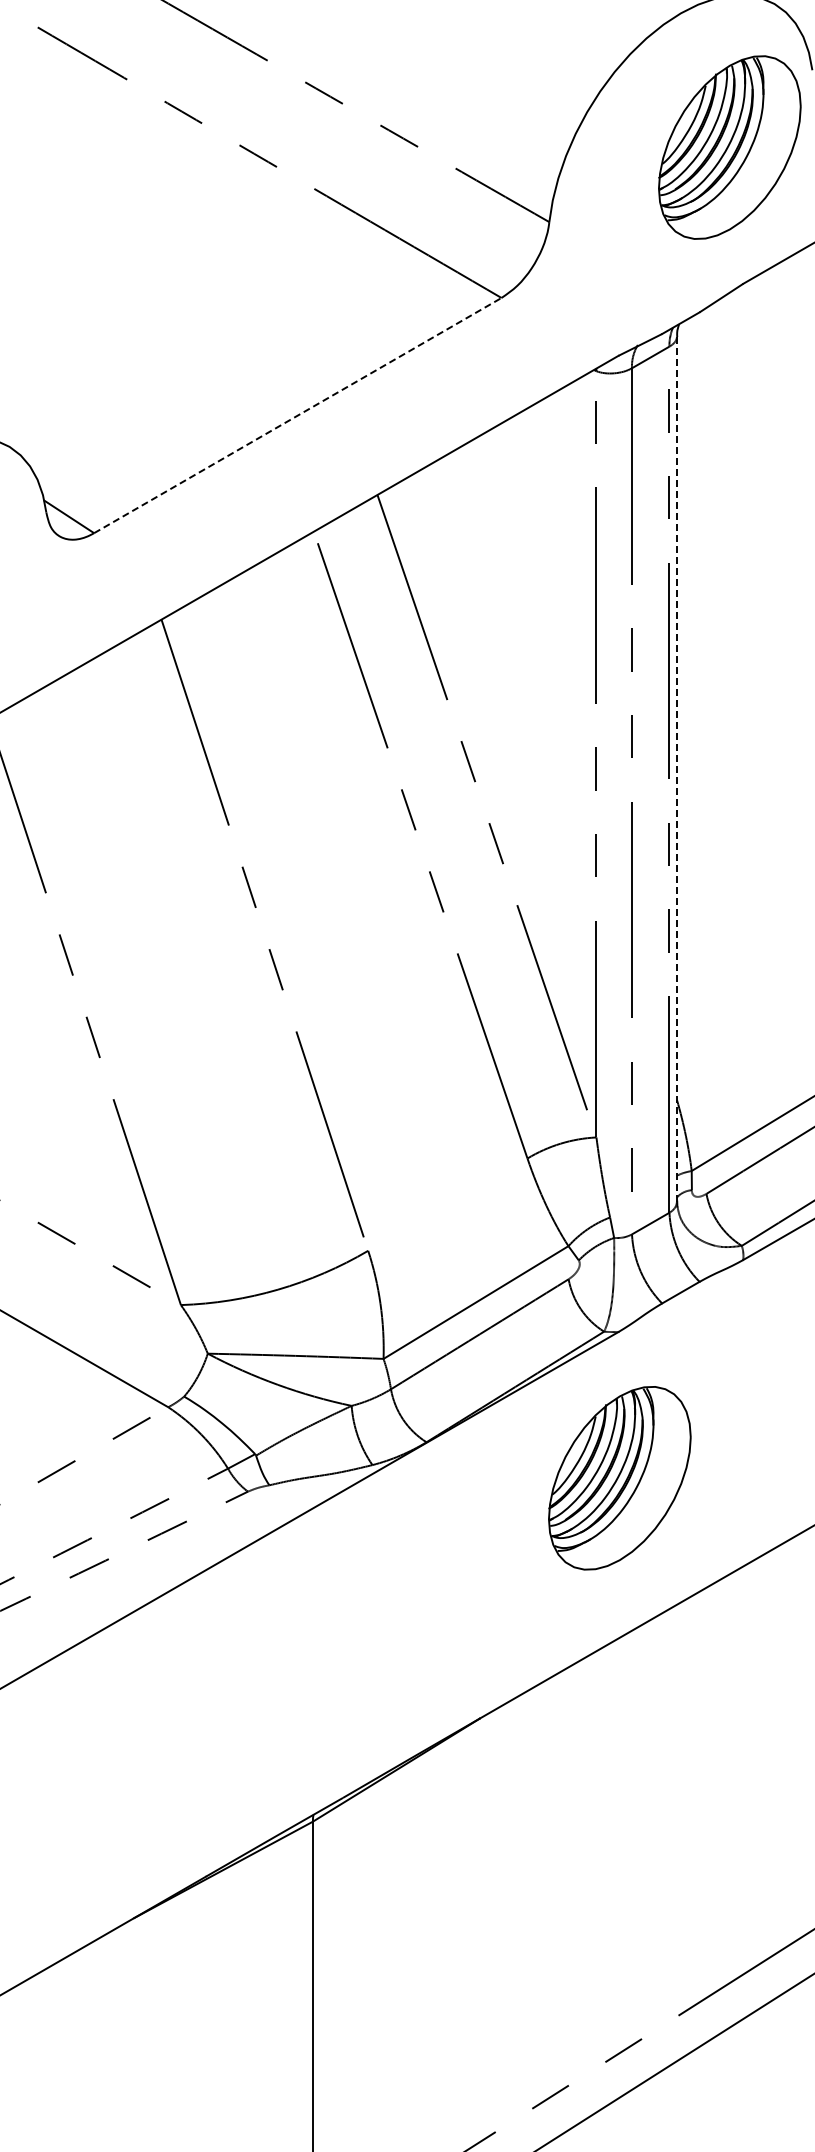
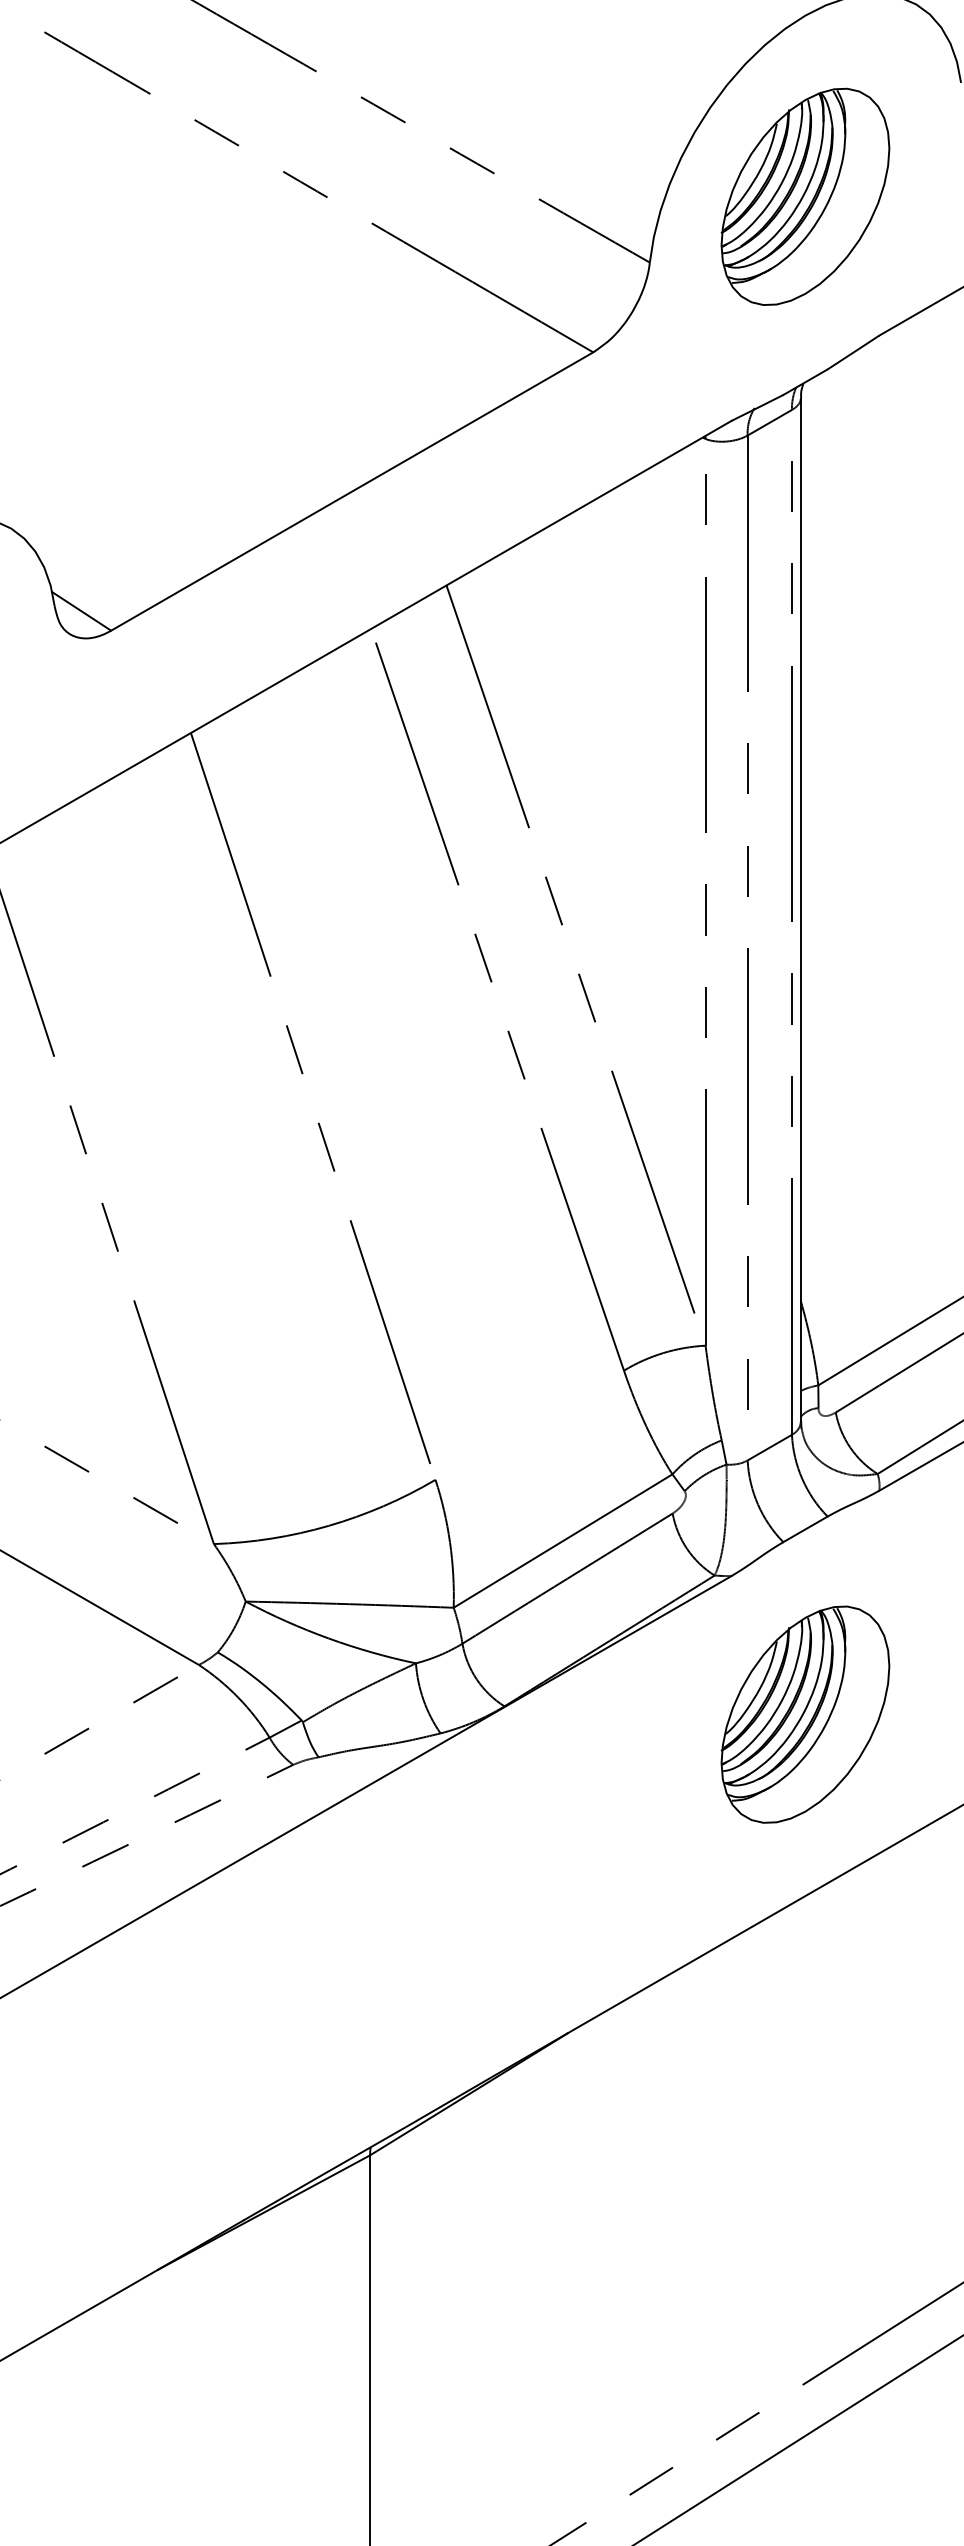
part: (729, 147) -> (805, 196), moved
line: (298, 415) -> (353, 491), dashed -> solid
line: (676, 768) -> (800, 909), dashed -> solid
part: (619, 1478) -> (805, 1714), moved

